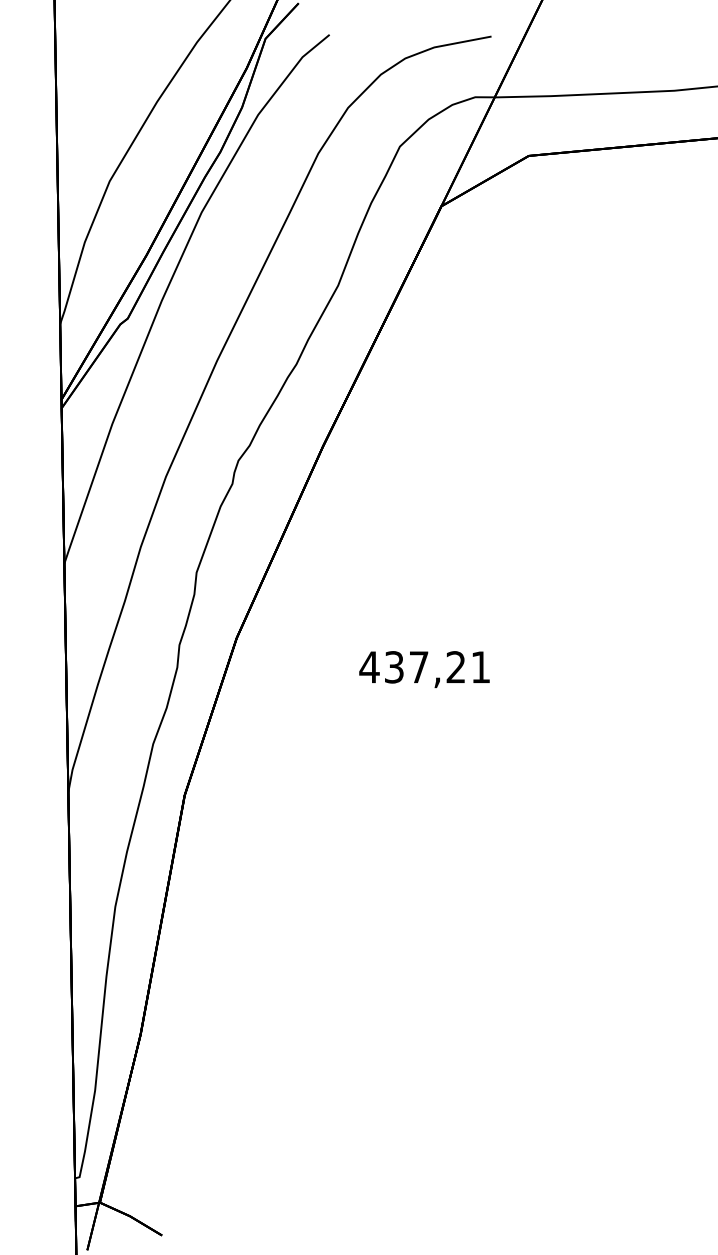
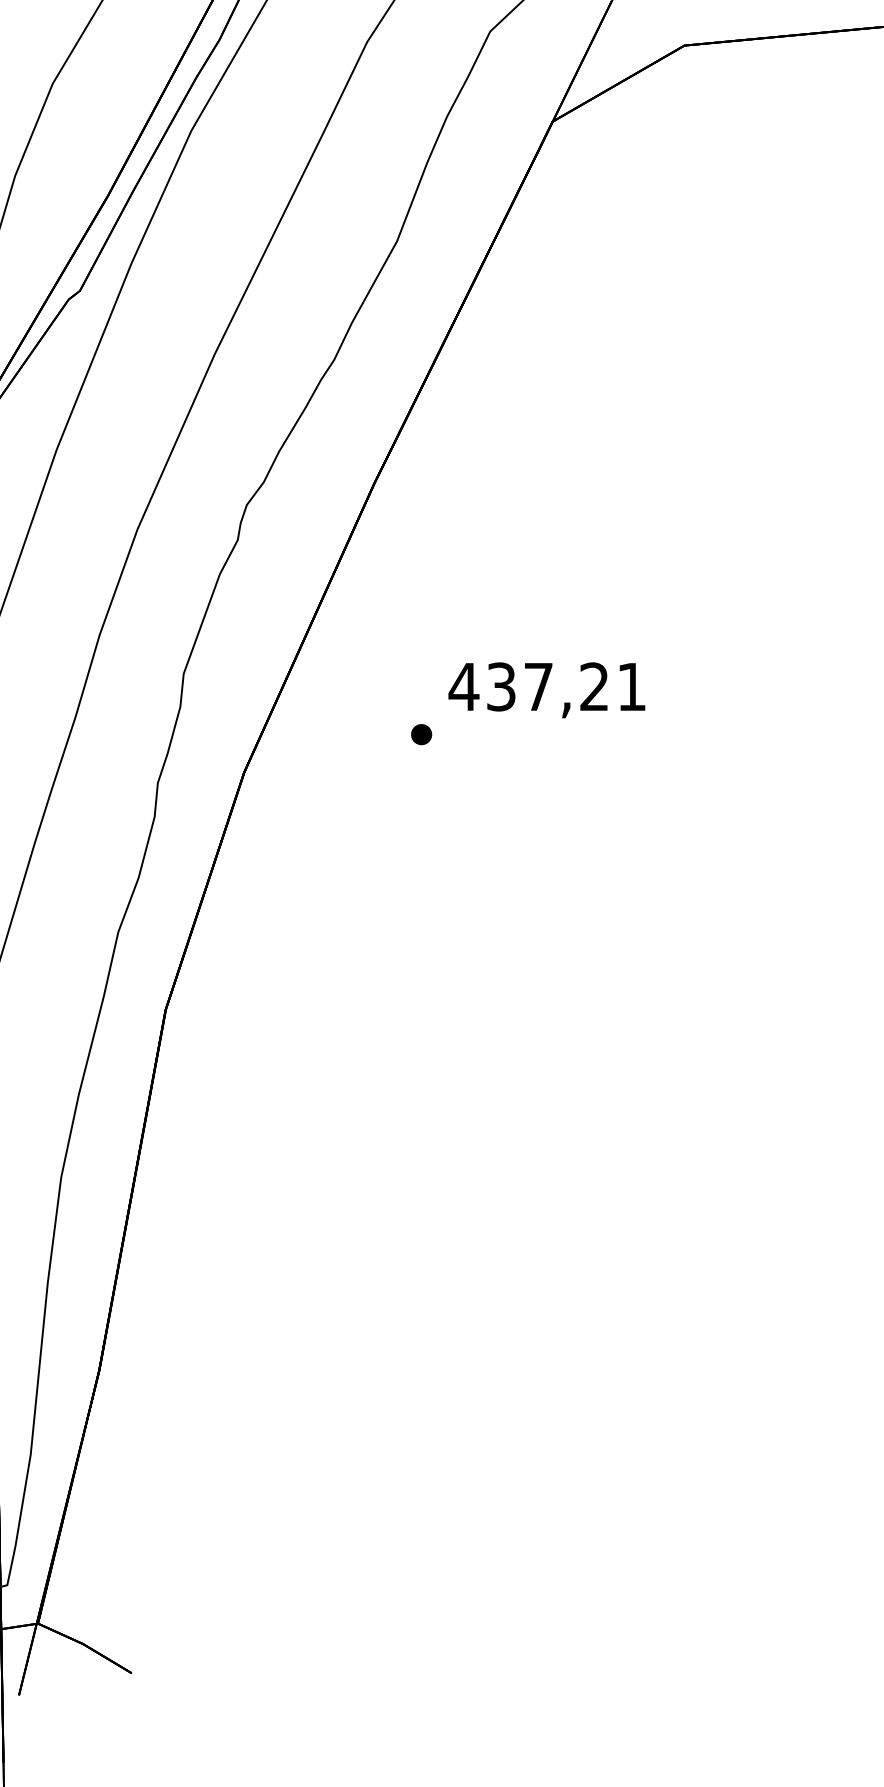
part: (354, 612) -> (421, 733), added
text: (424, 669) -> (546, 690), moved

